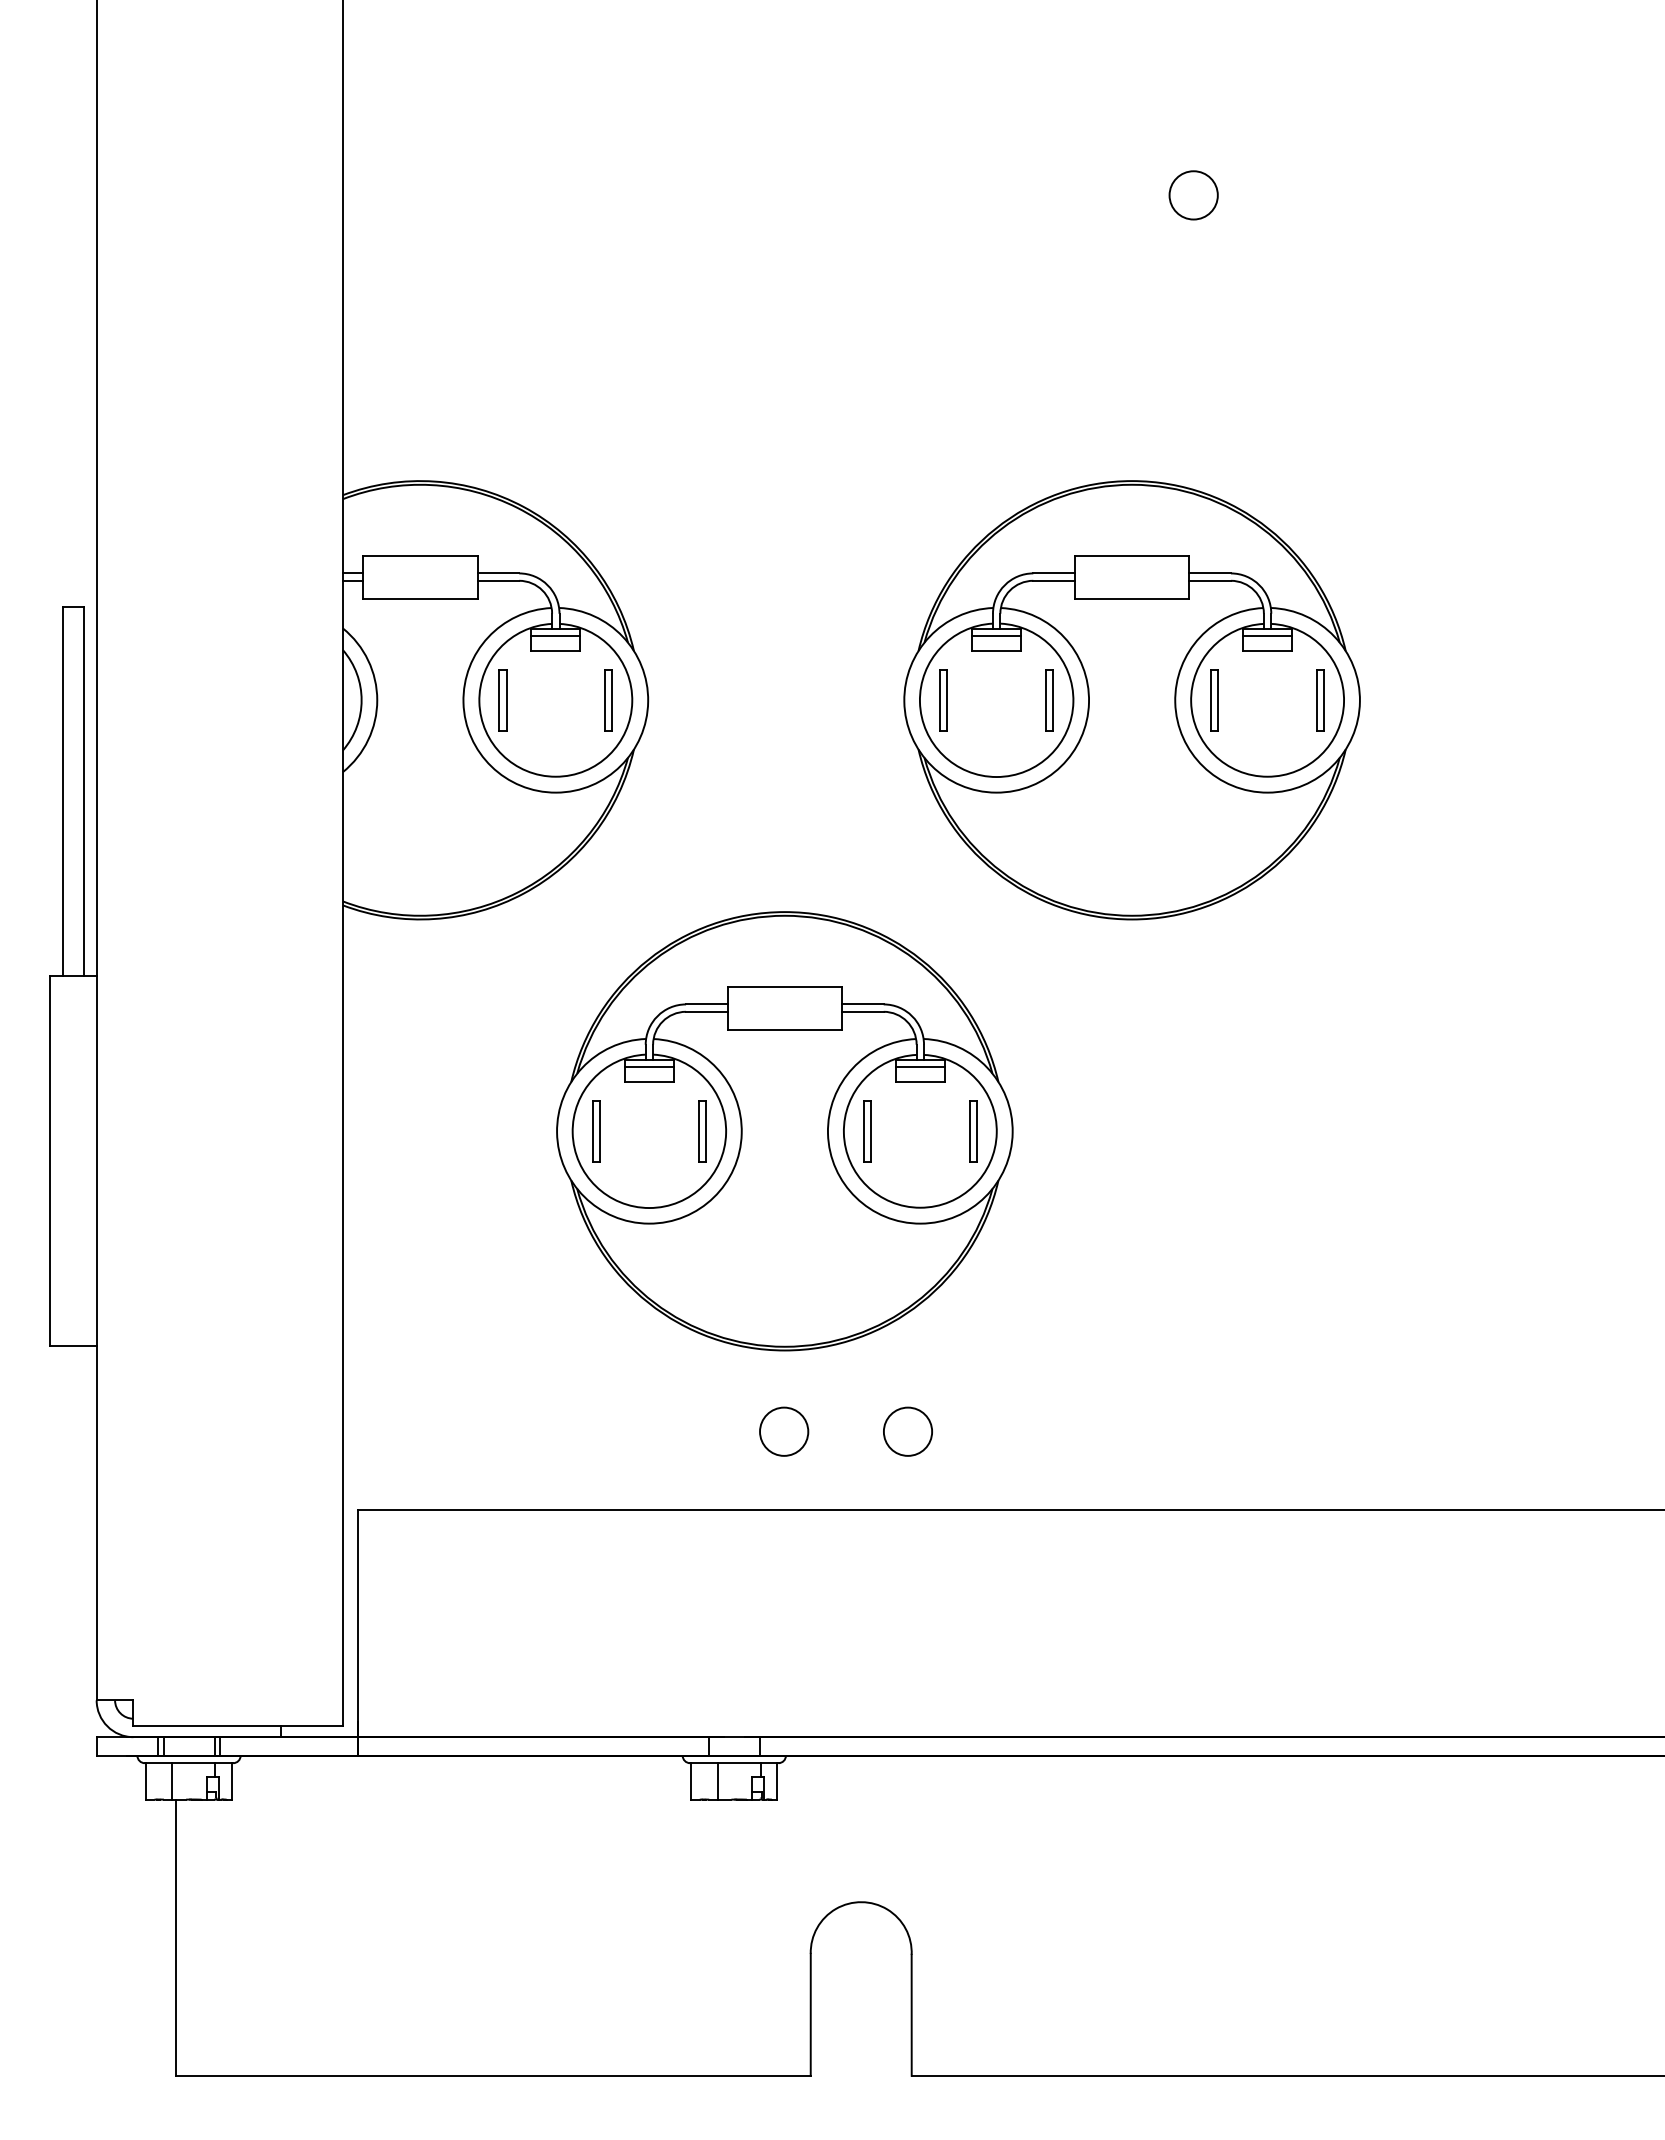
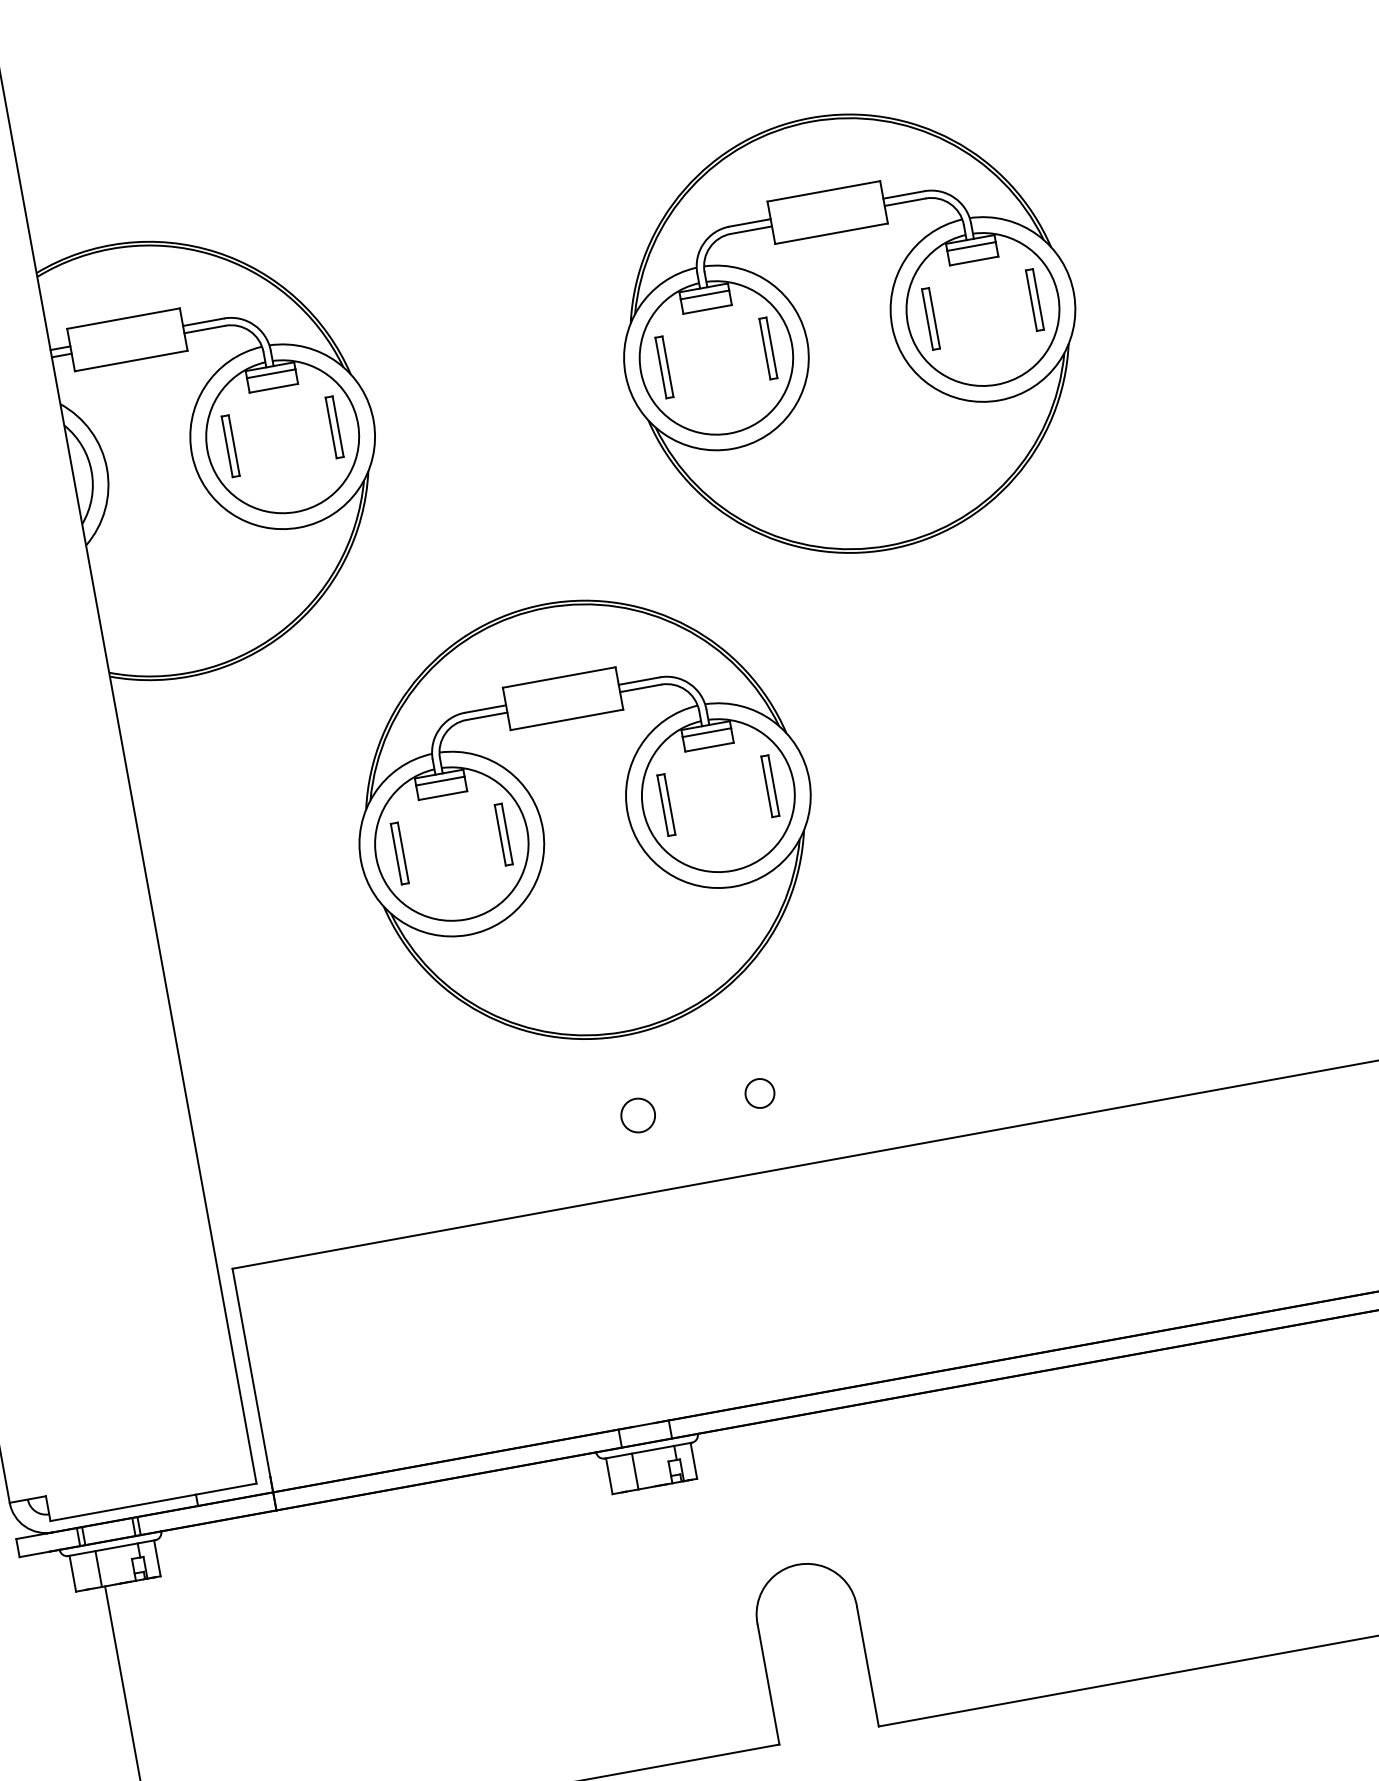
circle: (784, 1431) -> (638, 1115), size x0.7
circle: (907, 1431) -> (759, 1093), size x0.6

